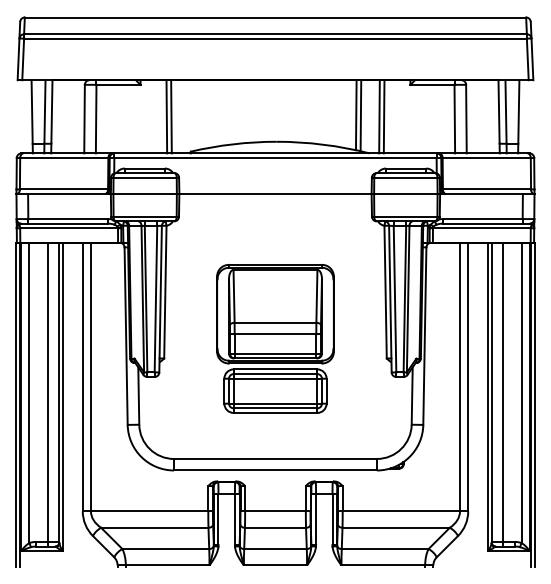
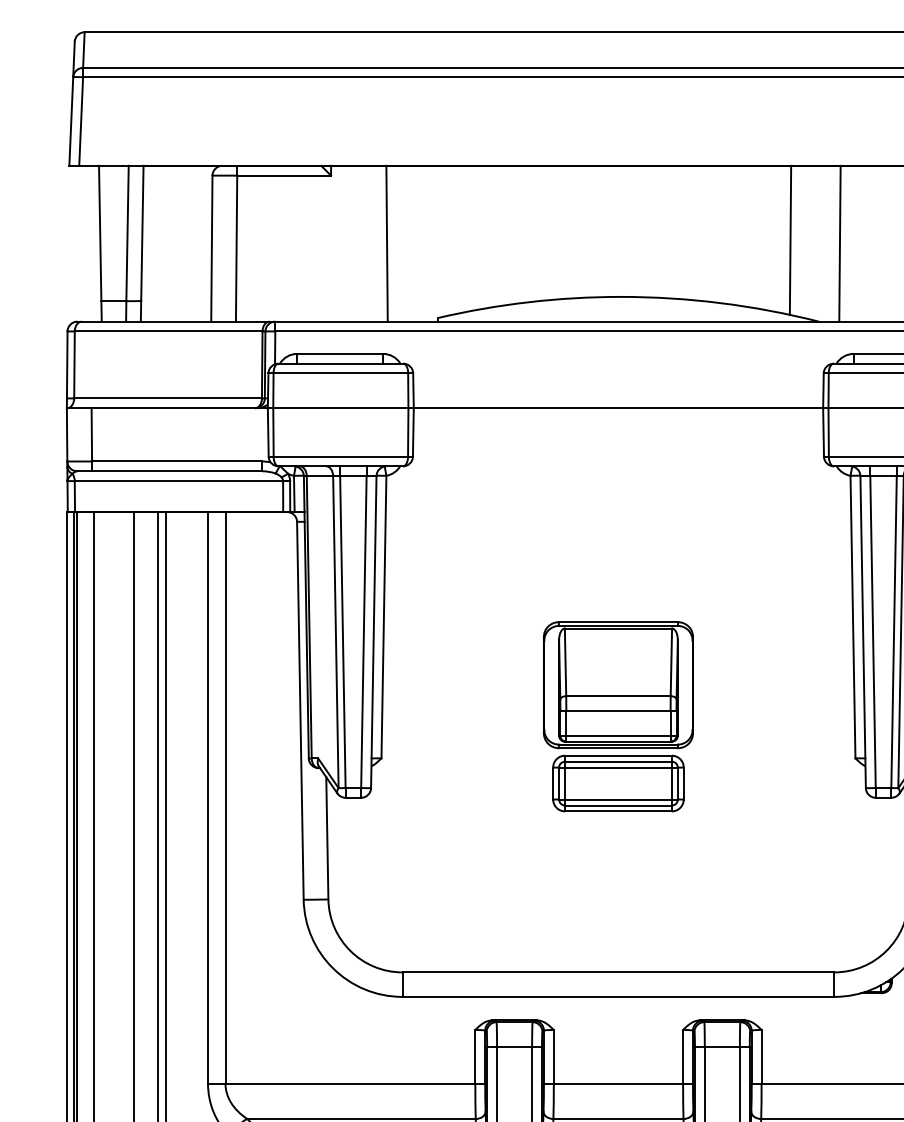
line: (360, 115) -> (799, 240), removed
line: (171, 116) -> (396, 243), removed
line: (383, 116) -> (848, 243), removed
part: (275, 338) -> (618, 715), size x0.6

